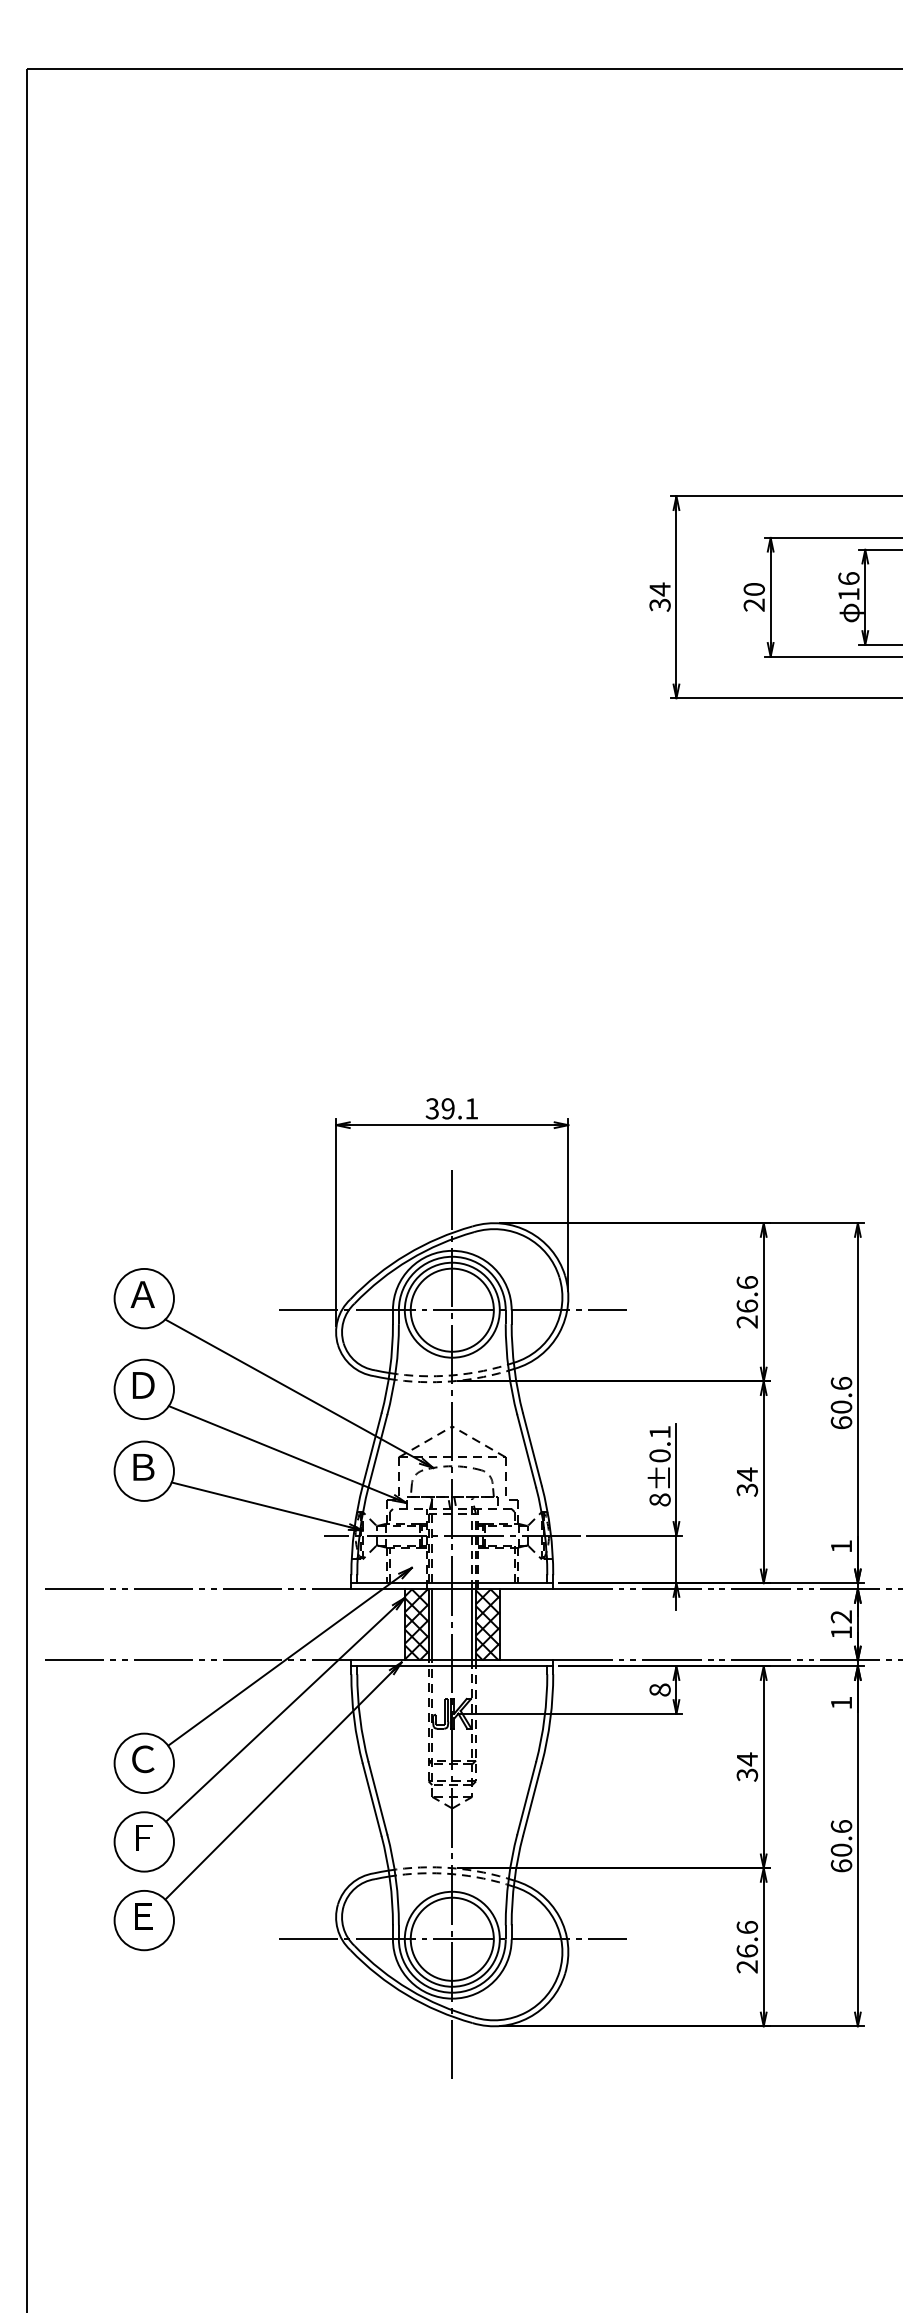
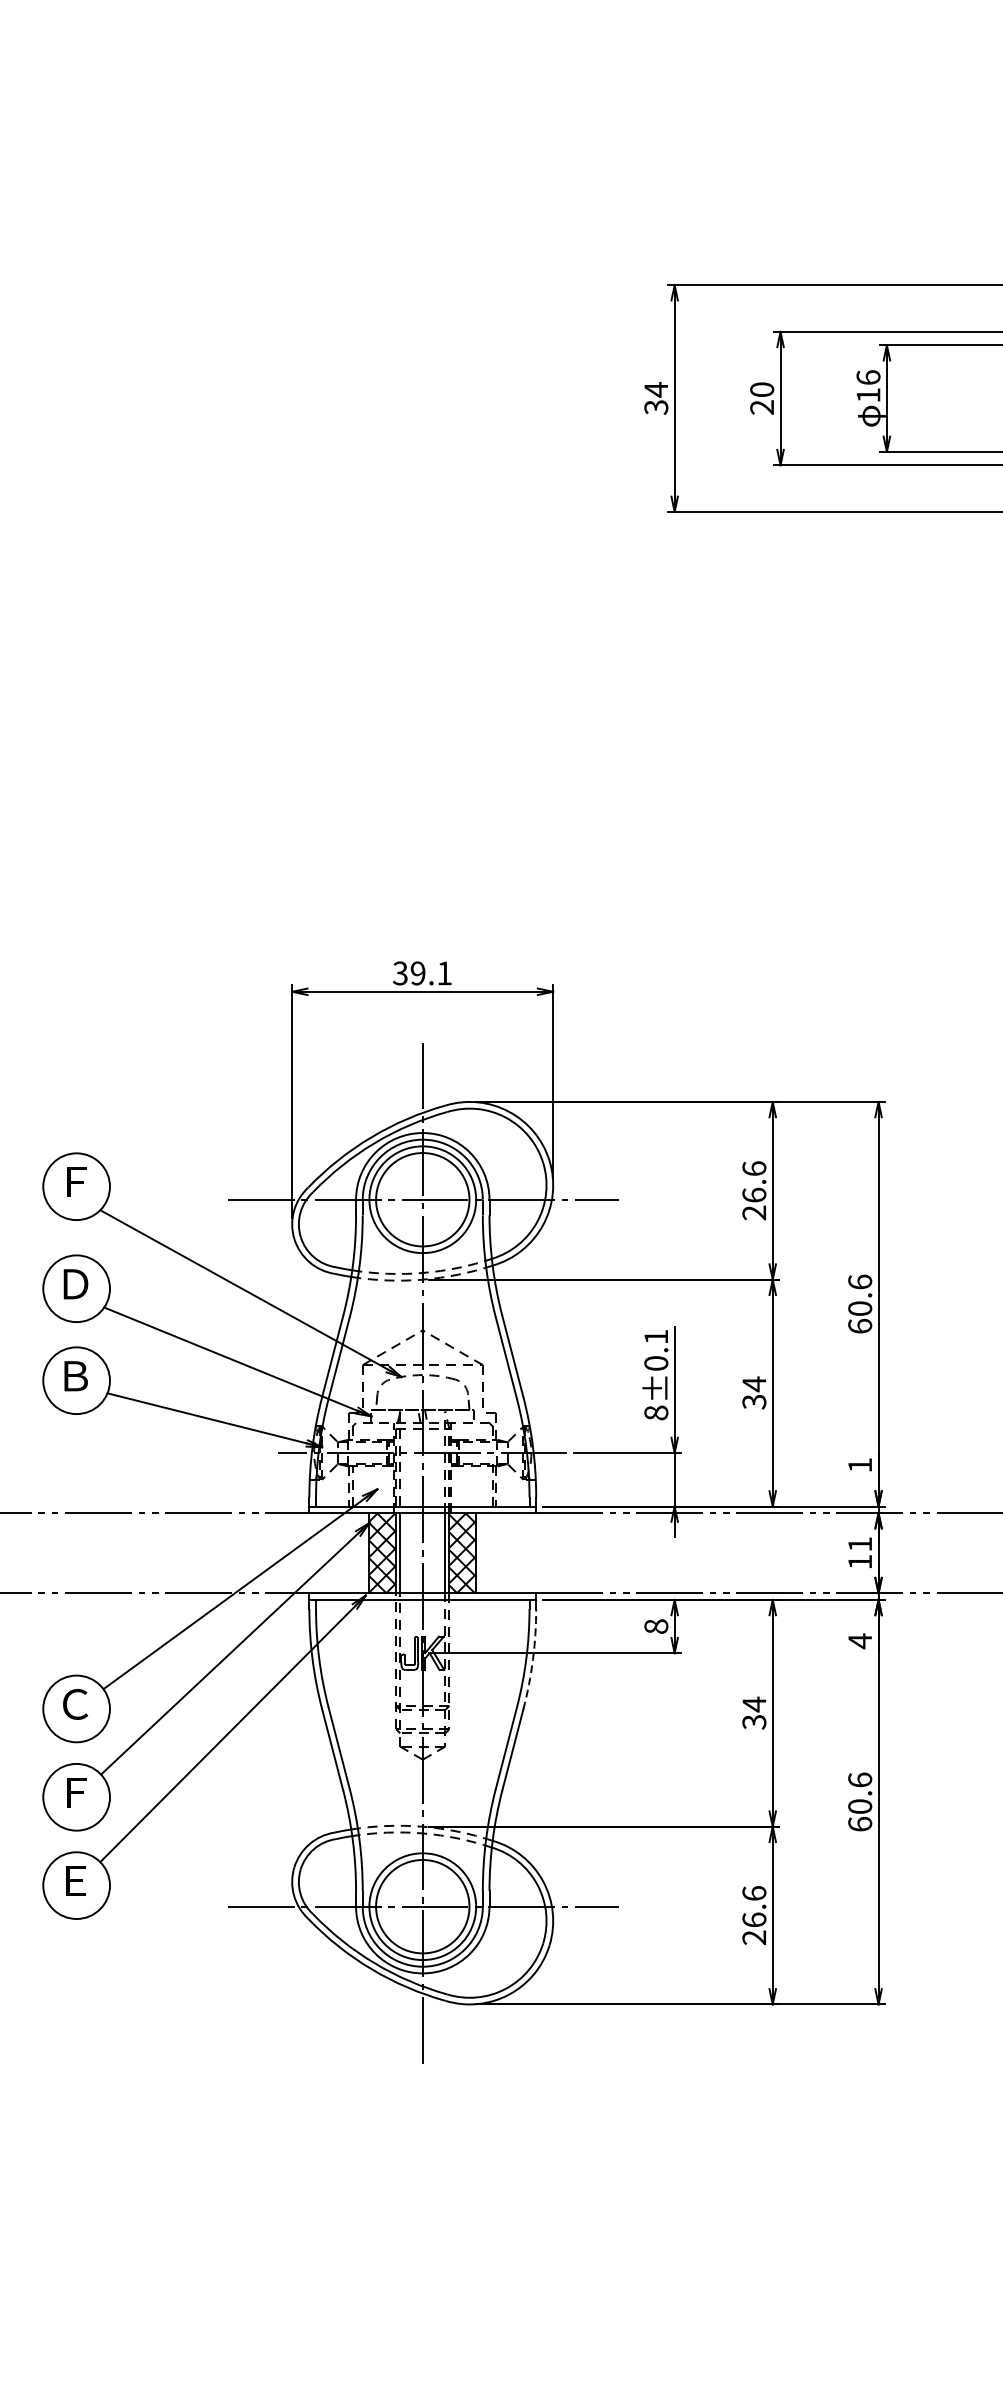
text: (142, 1294) -> (74, 1182), Ａ -> Ｆ
text: (840, 1616) -> (859, 1543), 12 -> 11
text: (841, 1703) -> (860, 1641), 1 -> 4
arc: (550, 1719) -> (533, 1659), solid -> dashed

